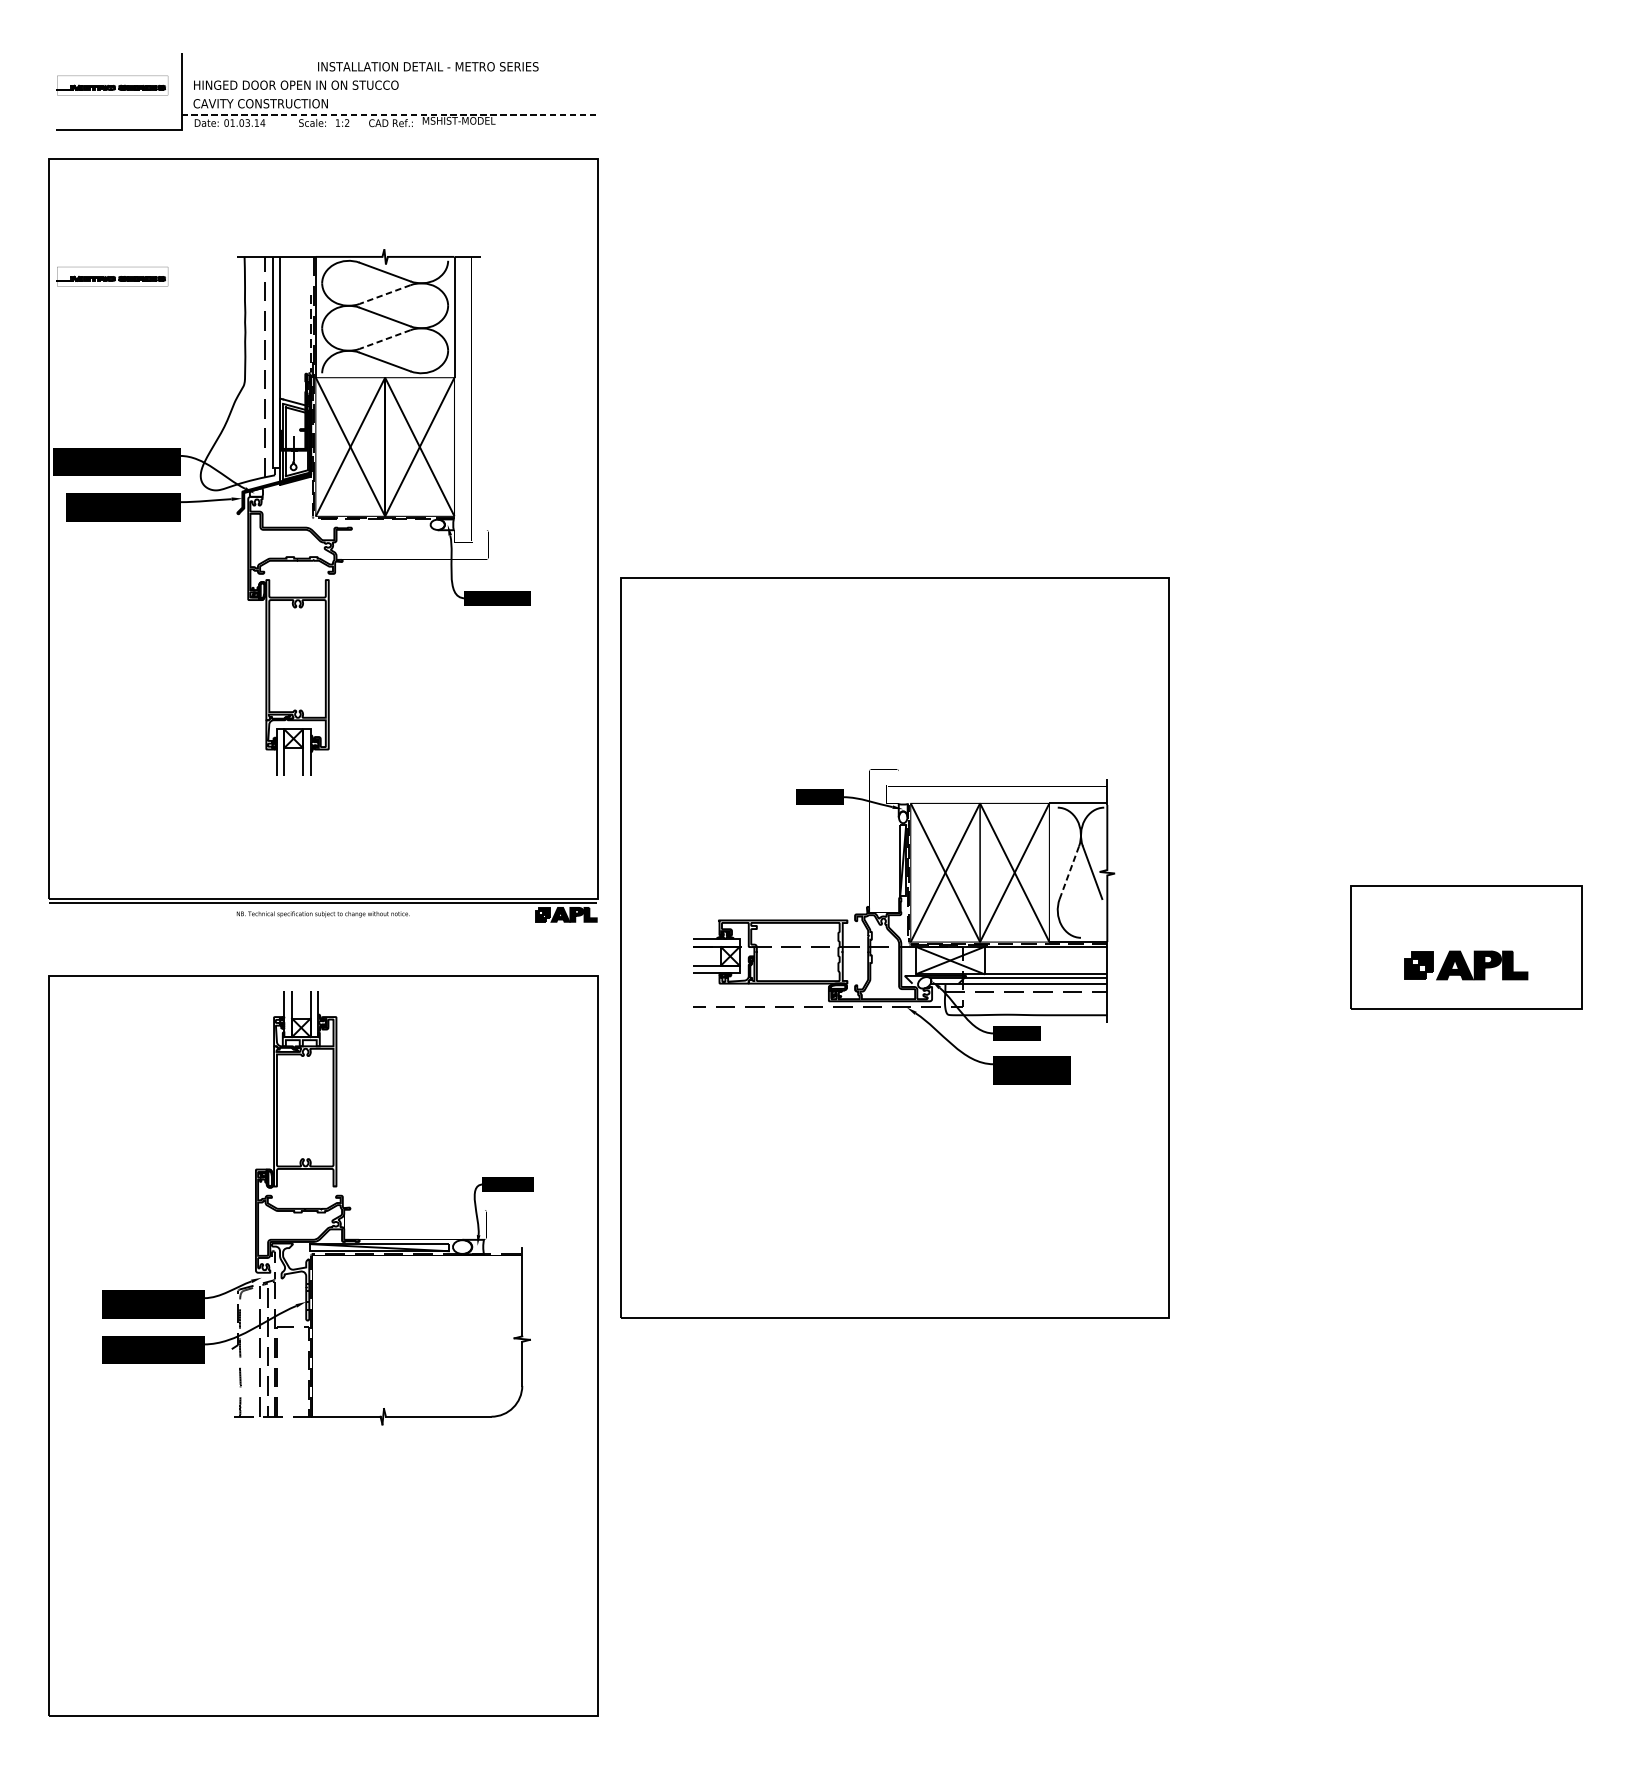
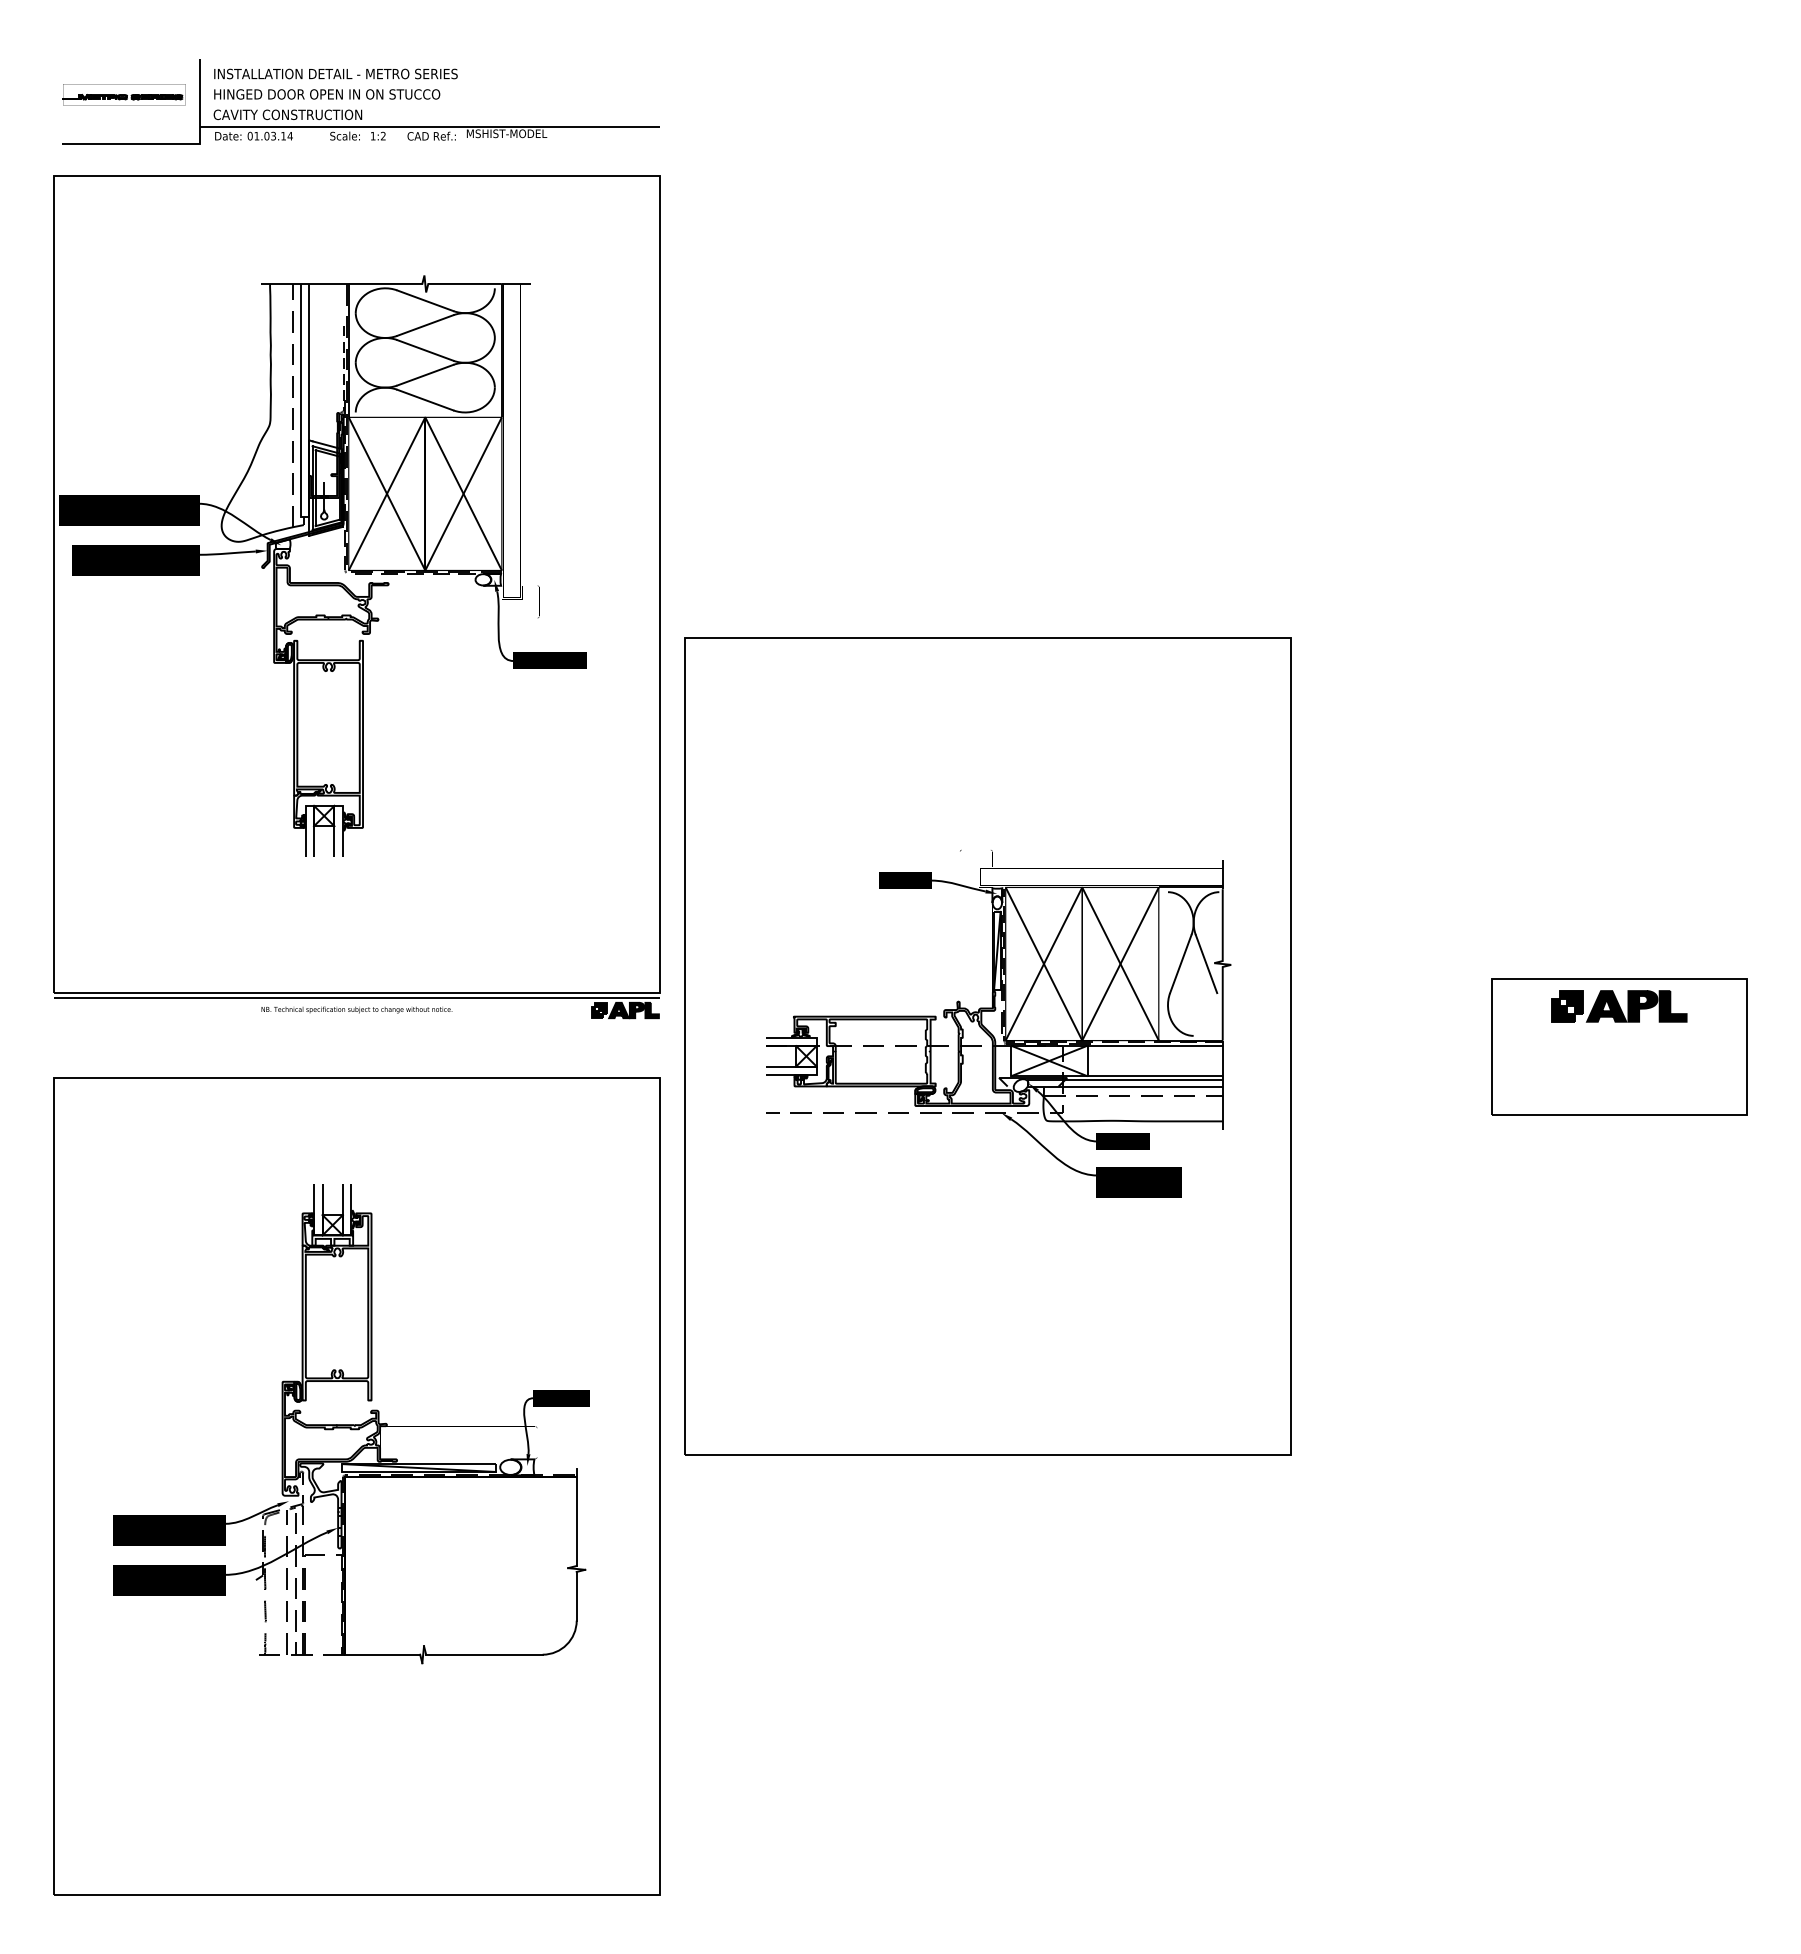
text: (427, 66) -> (335, 73), moved
line: (389, 114) -> (430, 126), dashed -> solid
part: (111, 276) -> (123, 305), removed
line: (385, 294) -> (425, 325), dashed -> solid
line: (385, 339) -> (425, 375), dashed -> solid
line: (1069, 873) -> (1180, 964), dashed -> solid
part: (1466, 965) -> (1619, 1006), moved
part: (318, 1208) -> (351, 1424), moved

